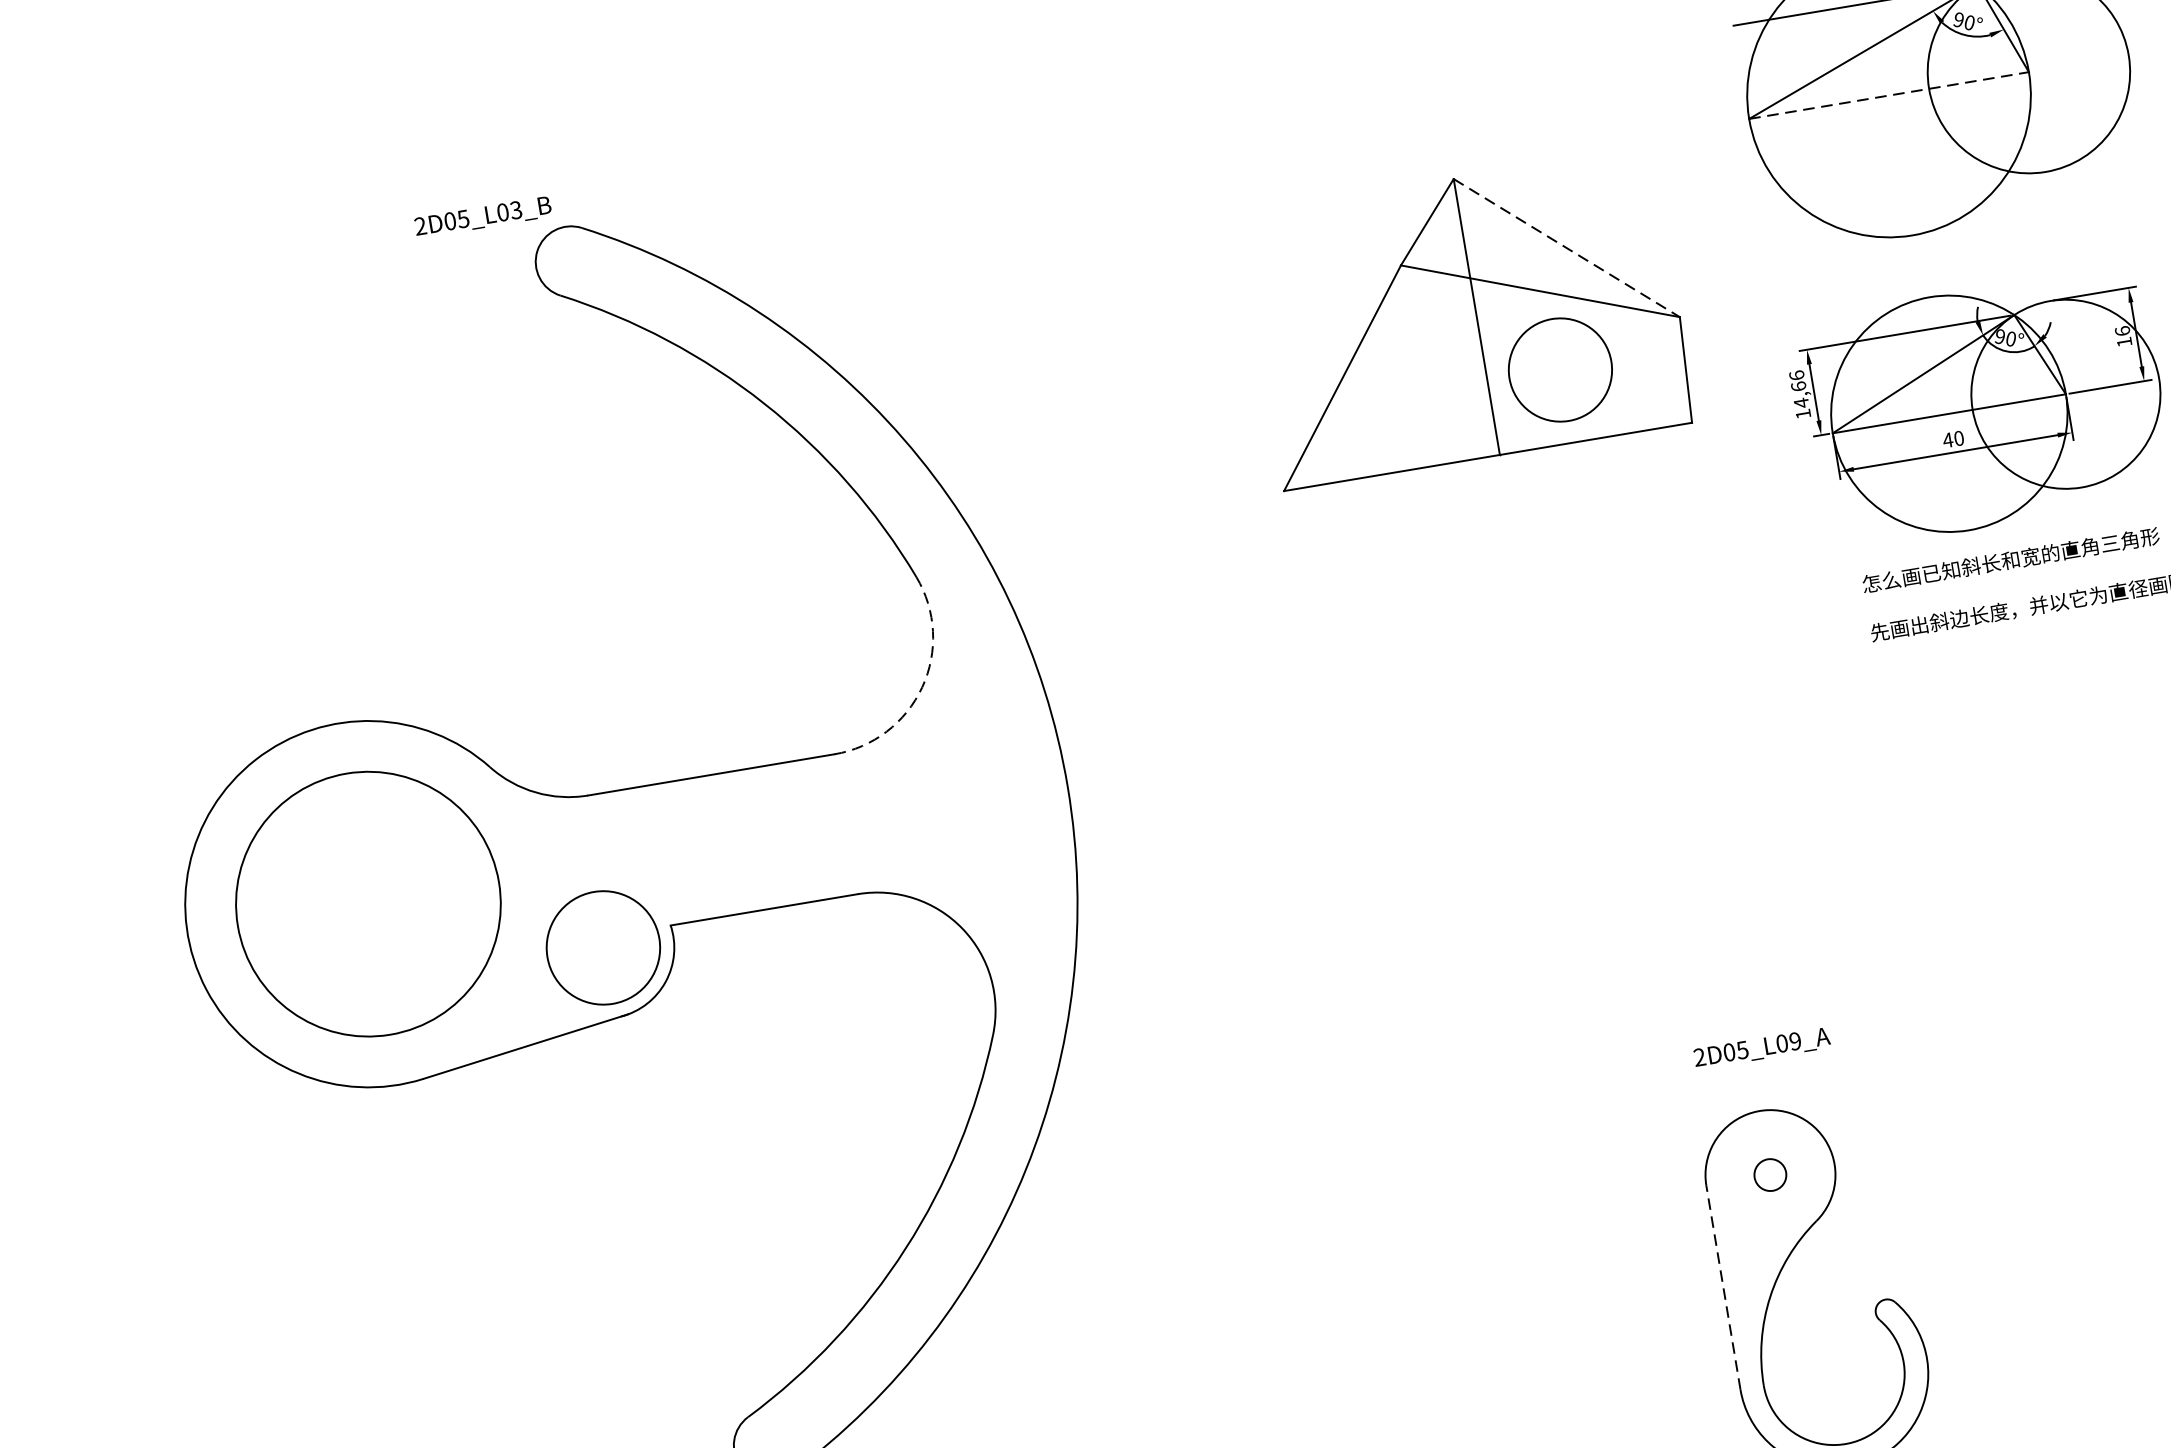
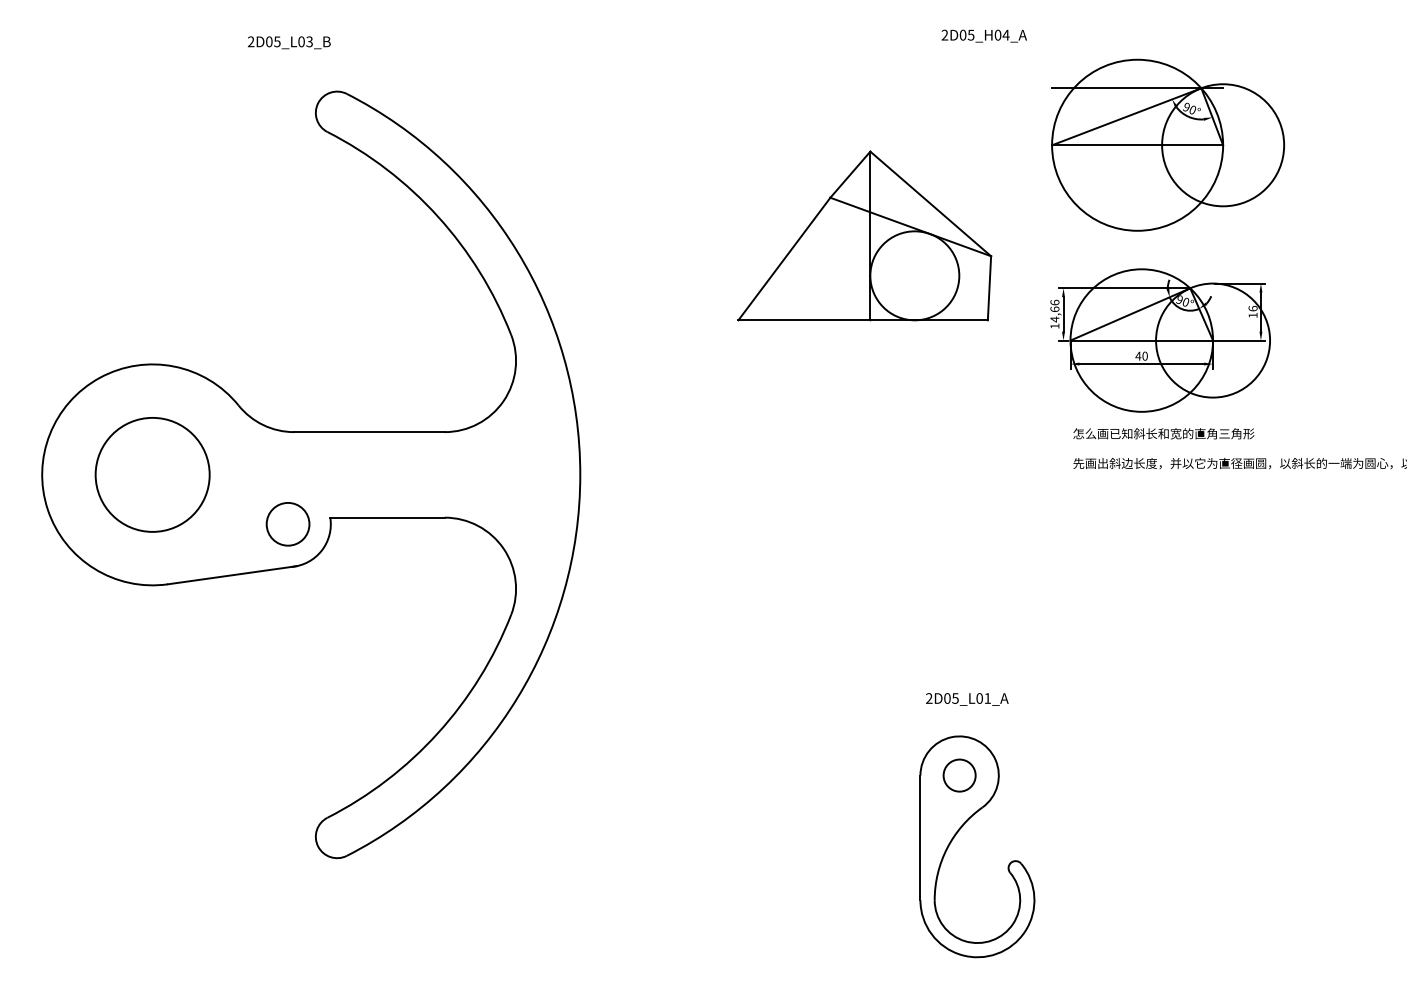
line: (1888, 95) -> (1137, 145), dashed -> solid
text: (481, 217) -> (288, 42), moved
line: (1566, 247) -> (930, 203), dashed -> solid
circle: (1559, 369) -> (914, 275), size x1.43
arc: (922, 688) -> (503, 401), dashed -> solid
circle: (368, 903) -> (152, 474), size x0.71
circle: (602, 946) -> (287, 523), size x0.62
text: (1794, 1041) -> (987, 698), 2D05_L09_A -> 2D05_L01_A
circle: (1770, 1174) -> (959, 775), size x1.67
line: (1723, 1287) -> (920, 837), dashed -> solid

